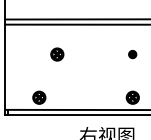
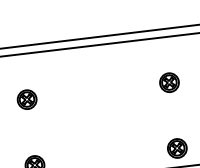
part: (57, 54) -> (27, 99), moved
part: (132, 54) -> (168, 82), size x1.67

